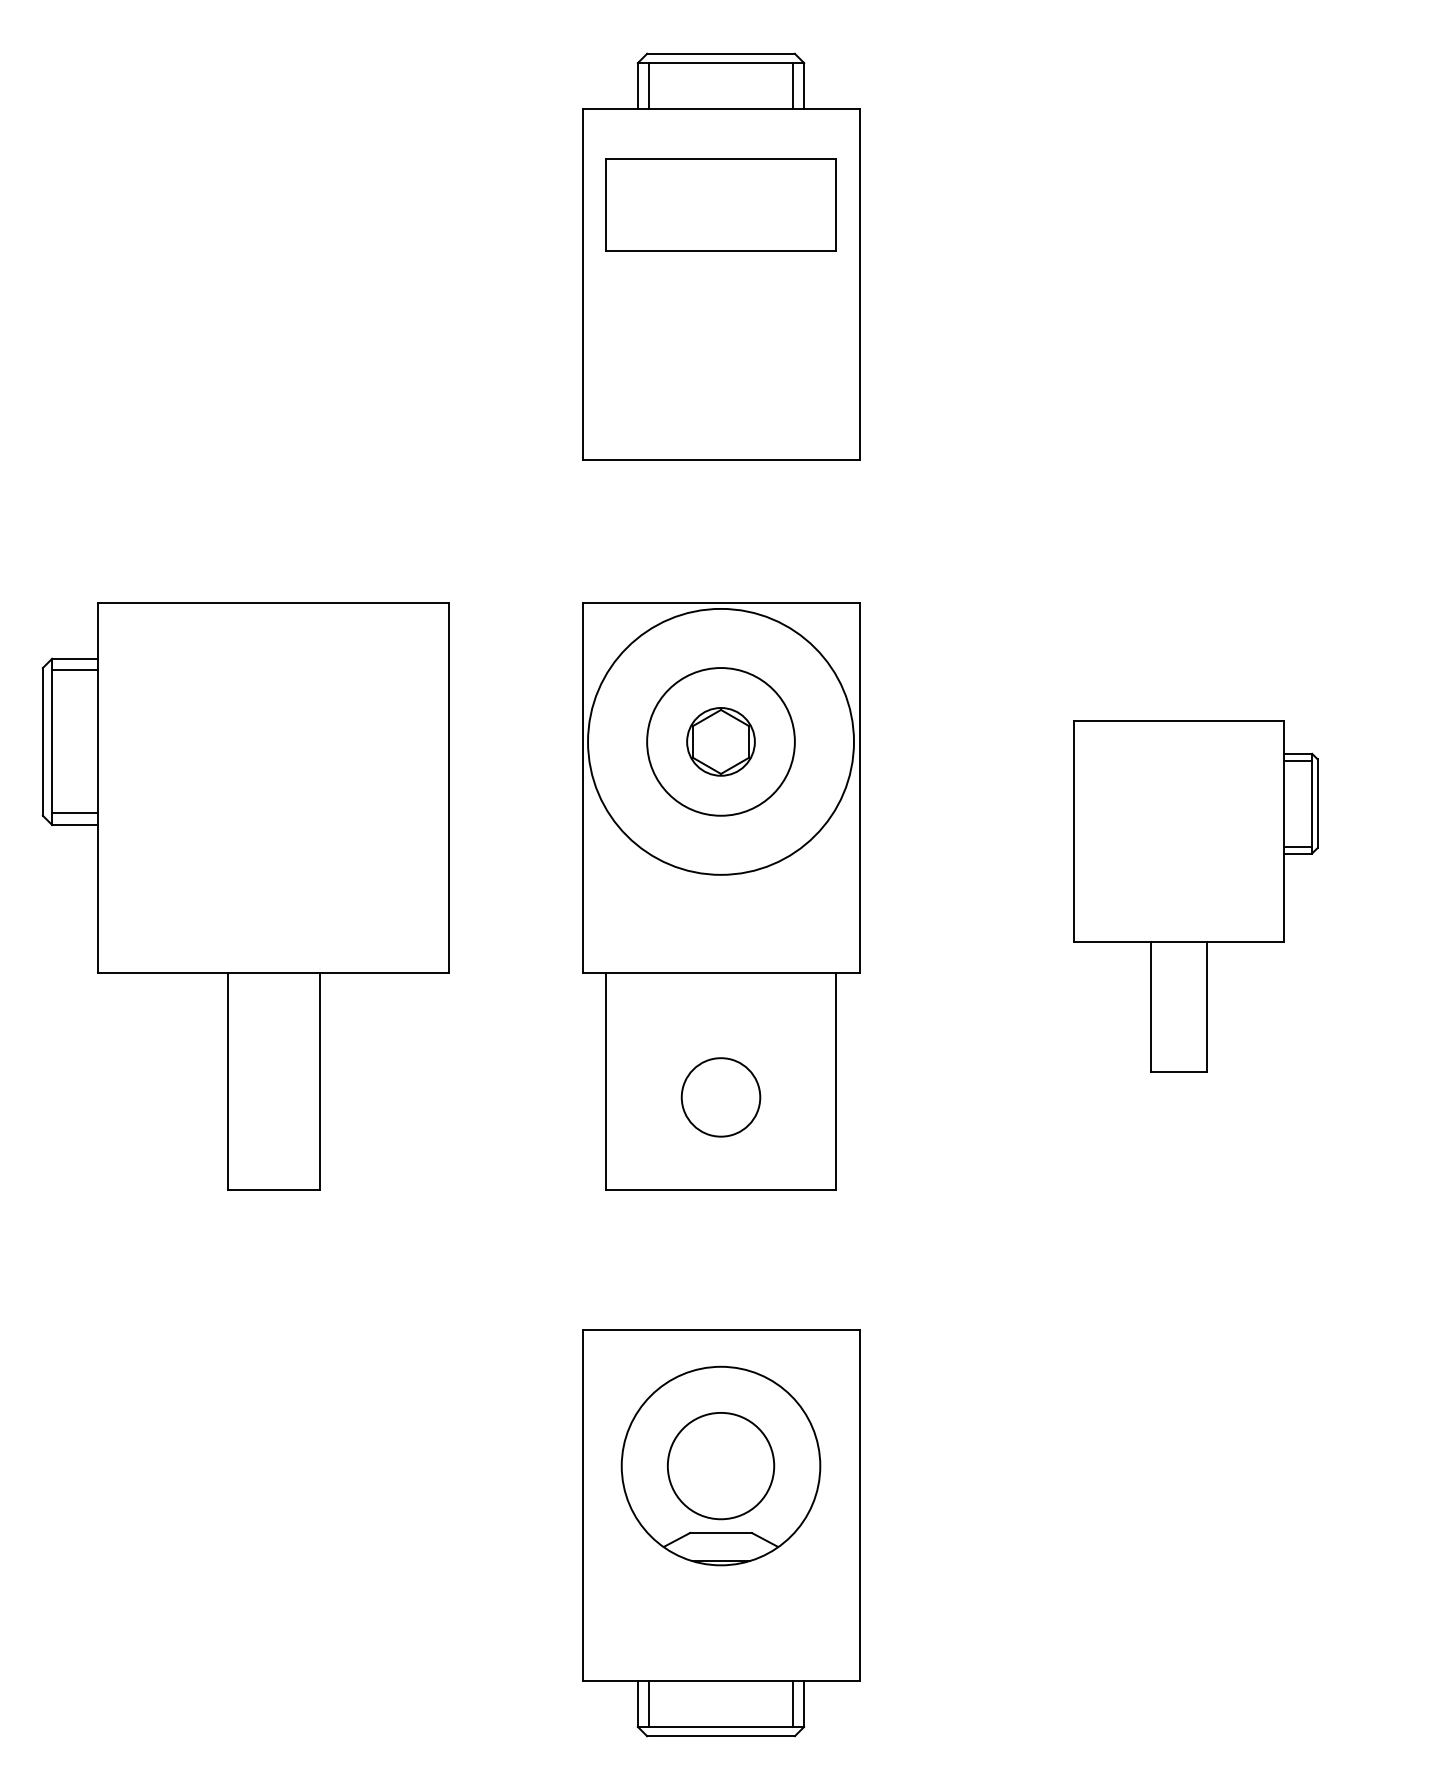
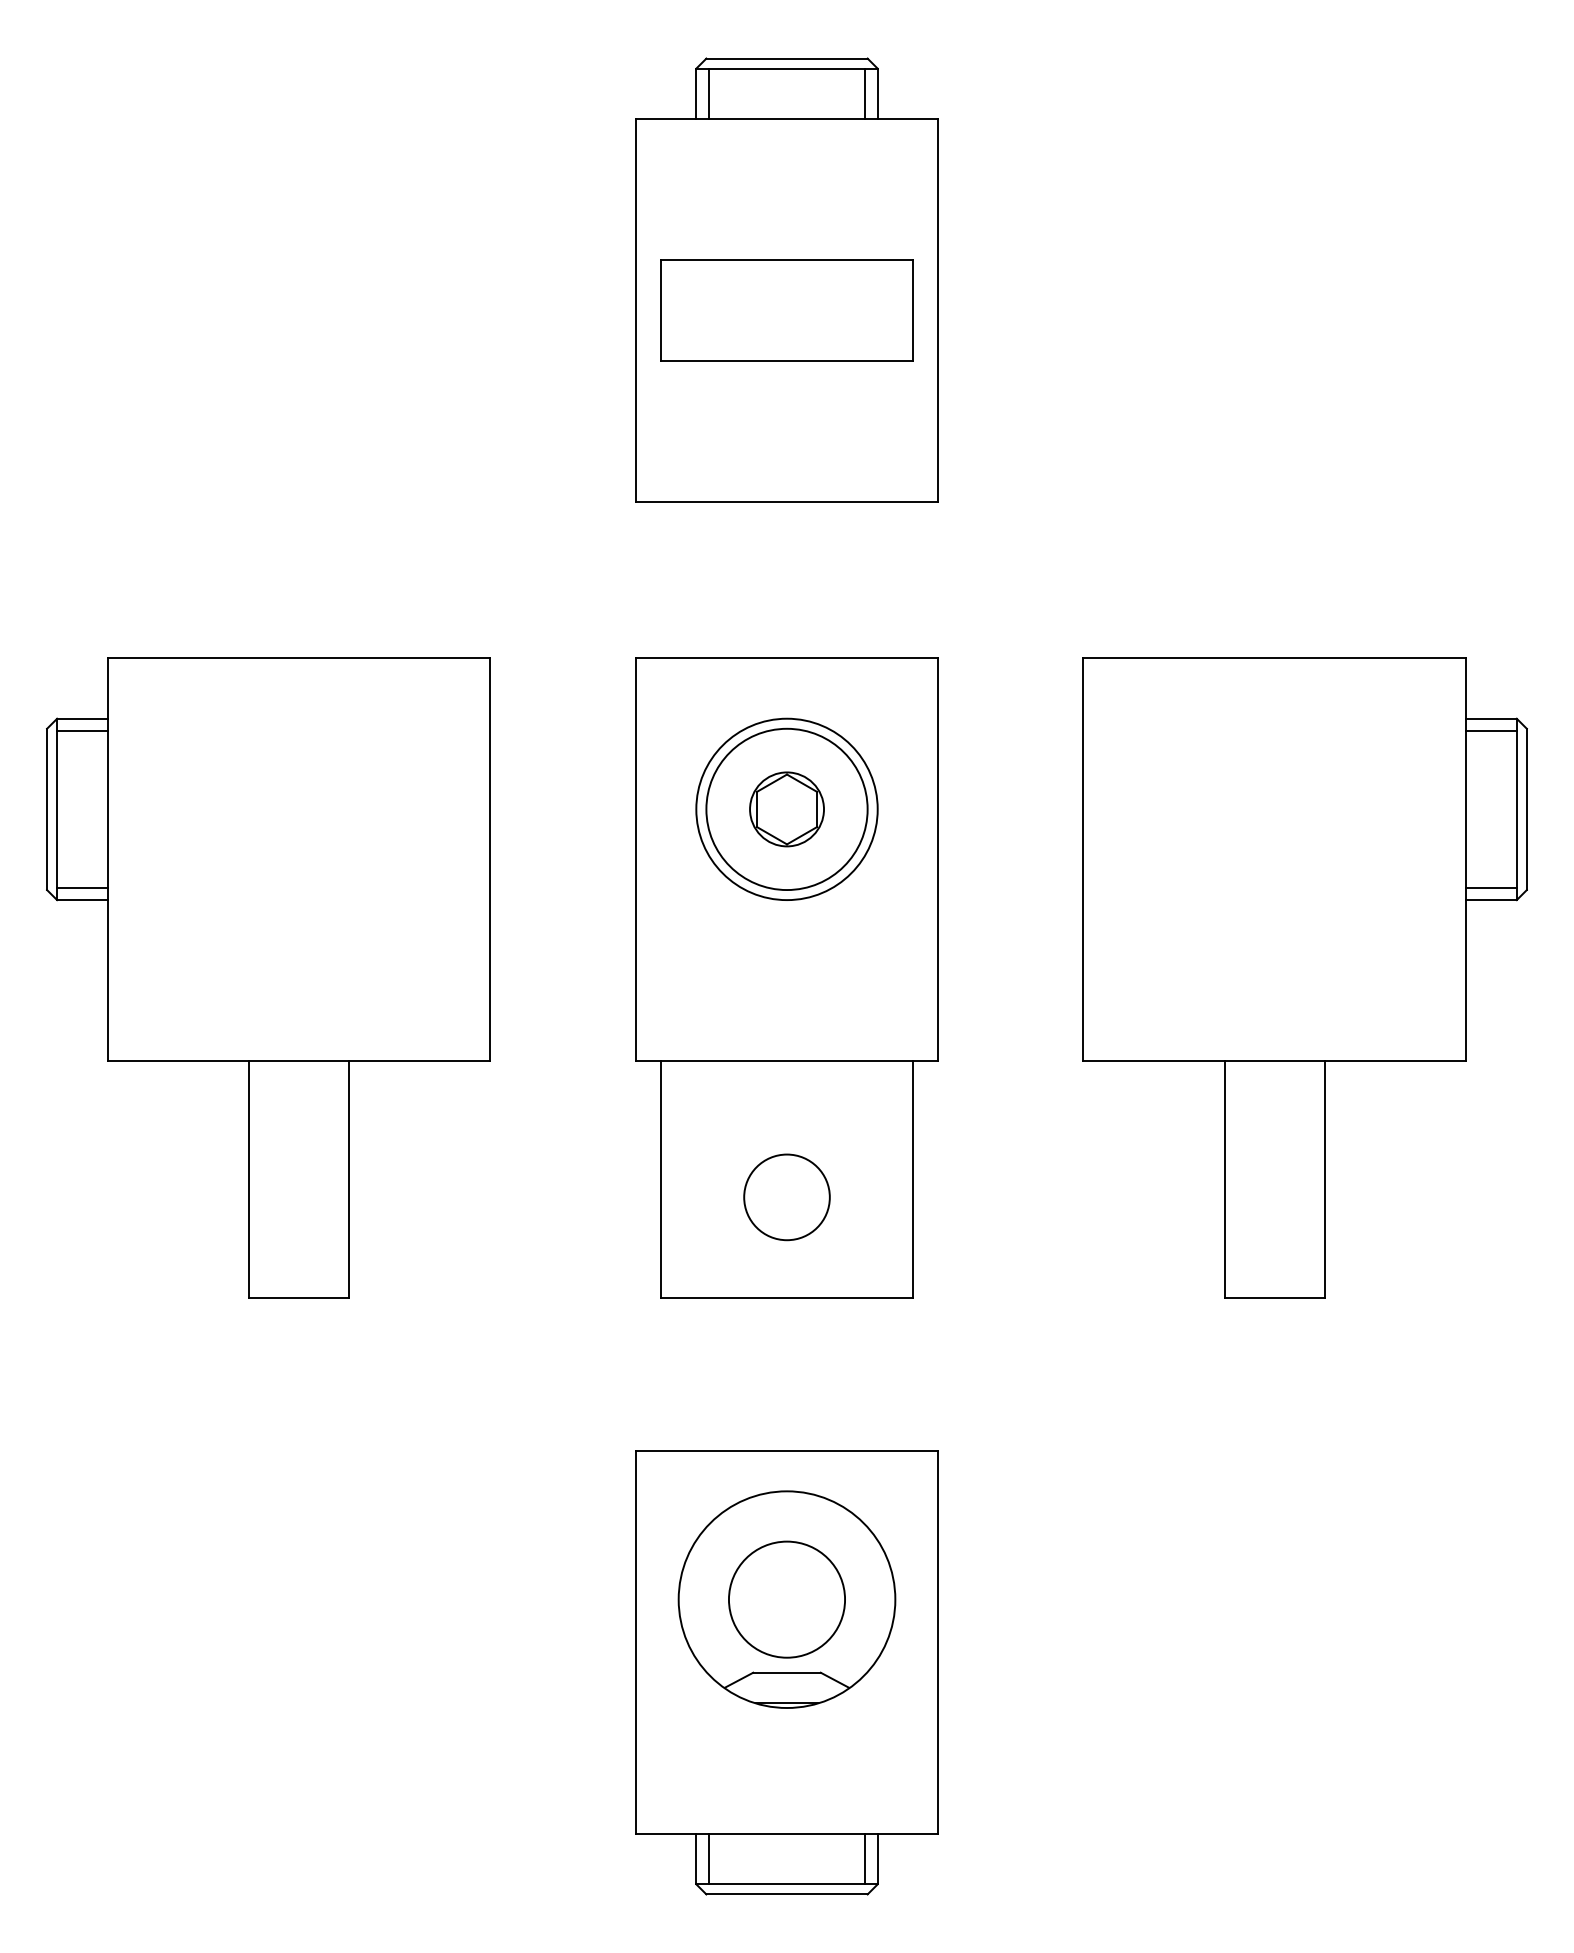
part: (720, 204) -> (786, 310), moved
circle: (720, 741) -> (786, 809), size x0.62
part: (1195, 895) -> (1304, 977), size x1.67

